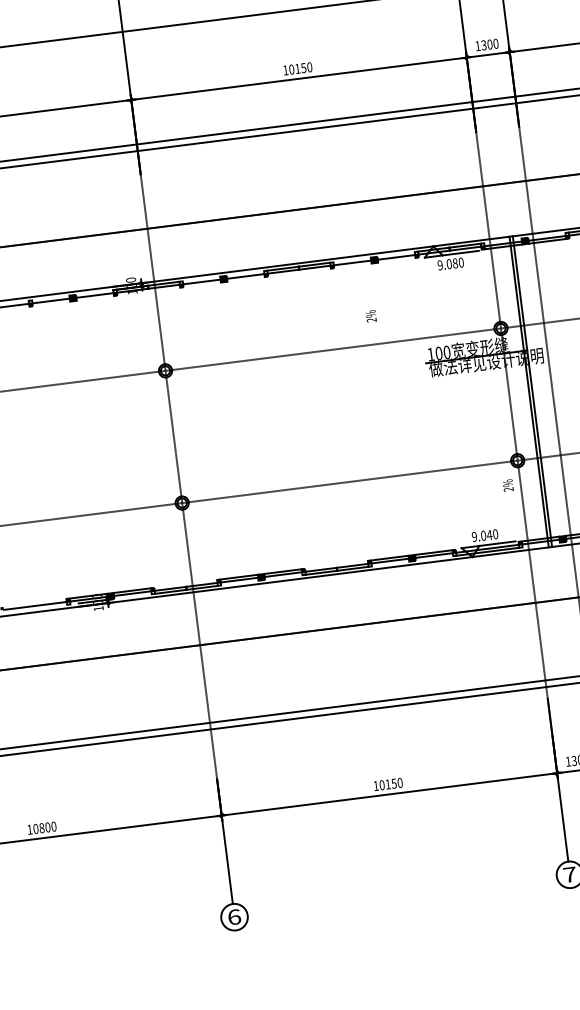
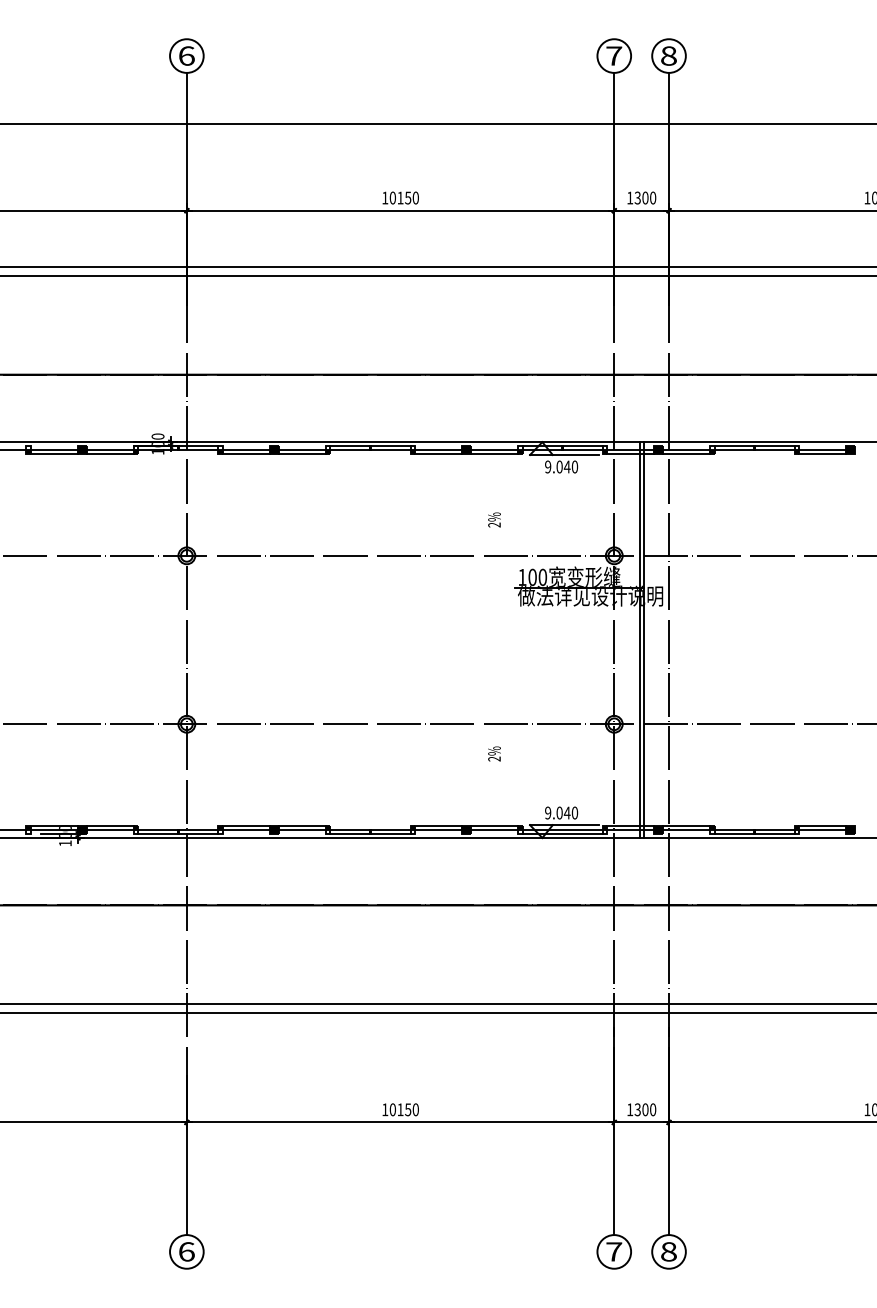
line: (396, 260) -> (494, 453), added
text: (454, 263) -> (566, 466), 9.080 -> 9.040
line: (352, 265) -> (438, 453), added
line: (246, 279) -> (302, 453), added
line: (202, 284) -> (246, 453), added
line: (95, 298) -> (110, 453), added
line: (51, 303) -> (54, 453), added
text: (371, 315) -> (494, 519), moved
text: (508, 485) -> (494, 753), moved

